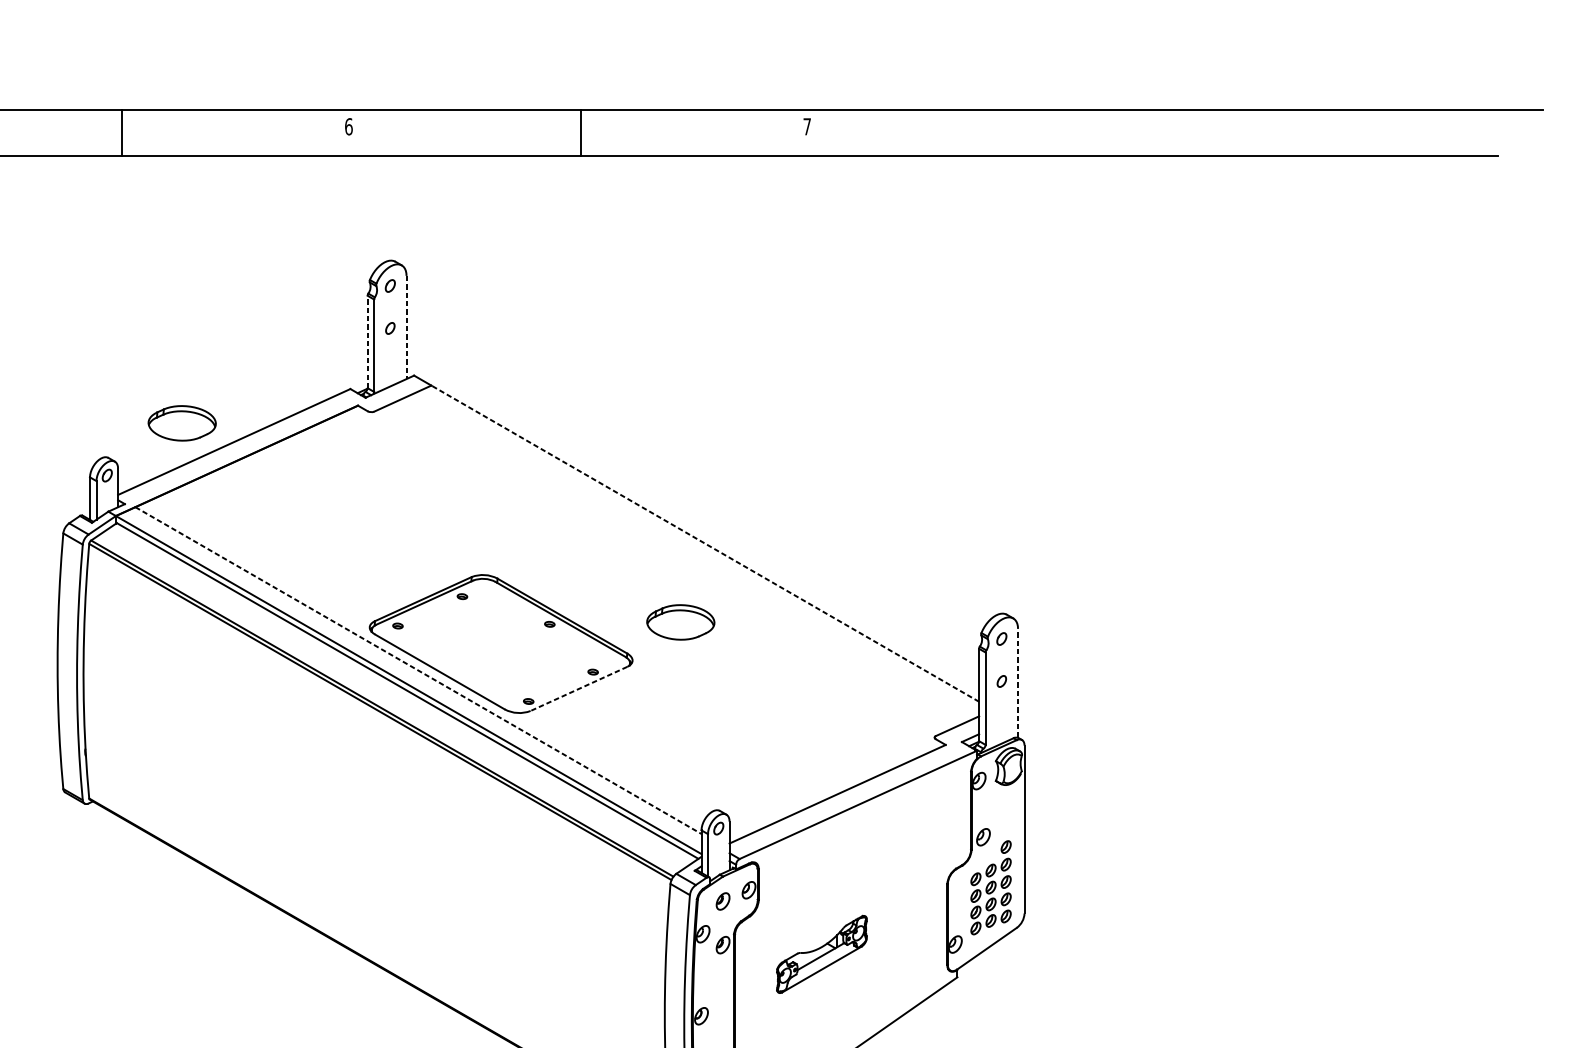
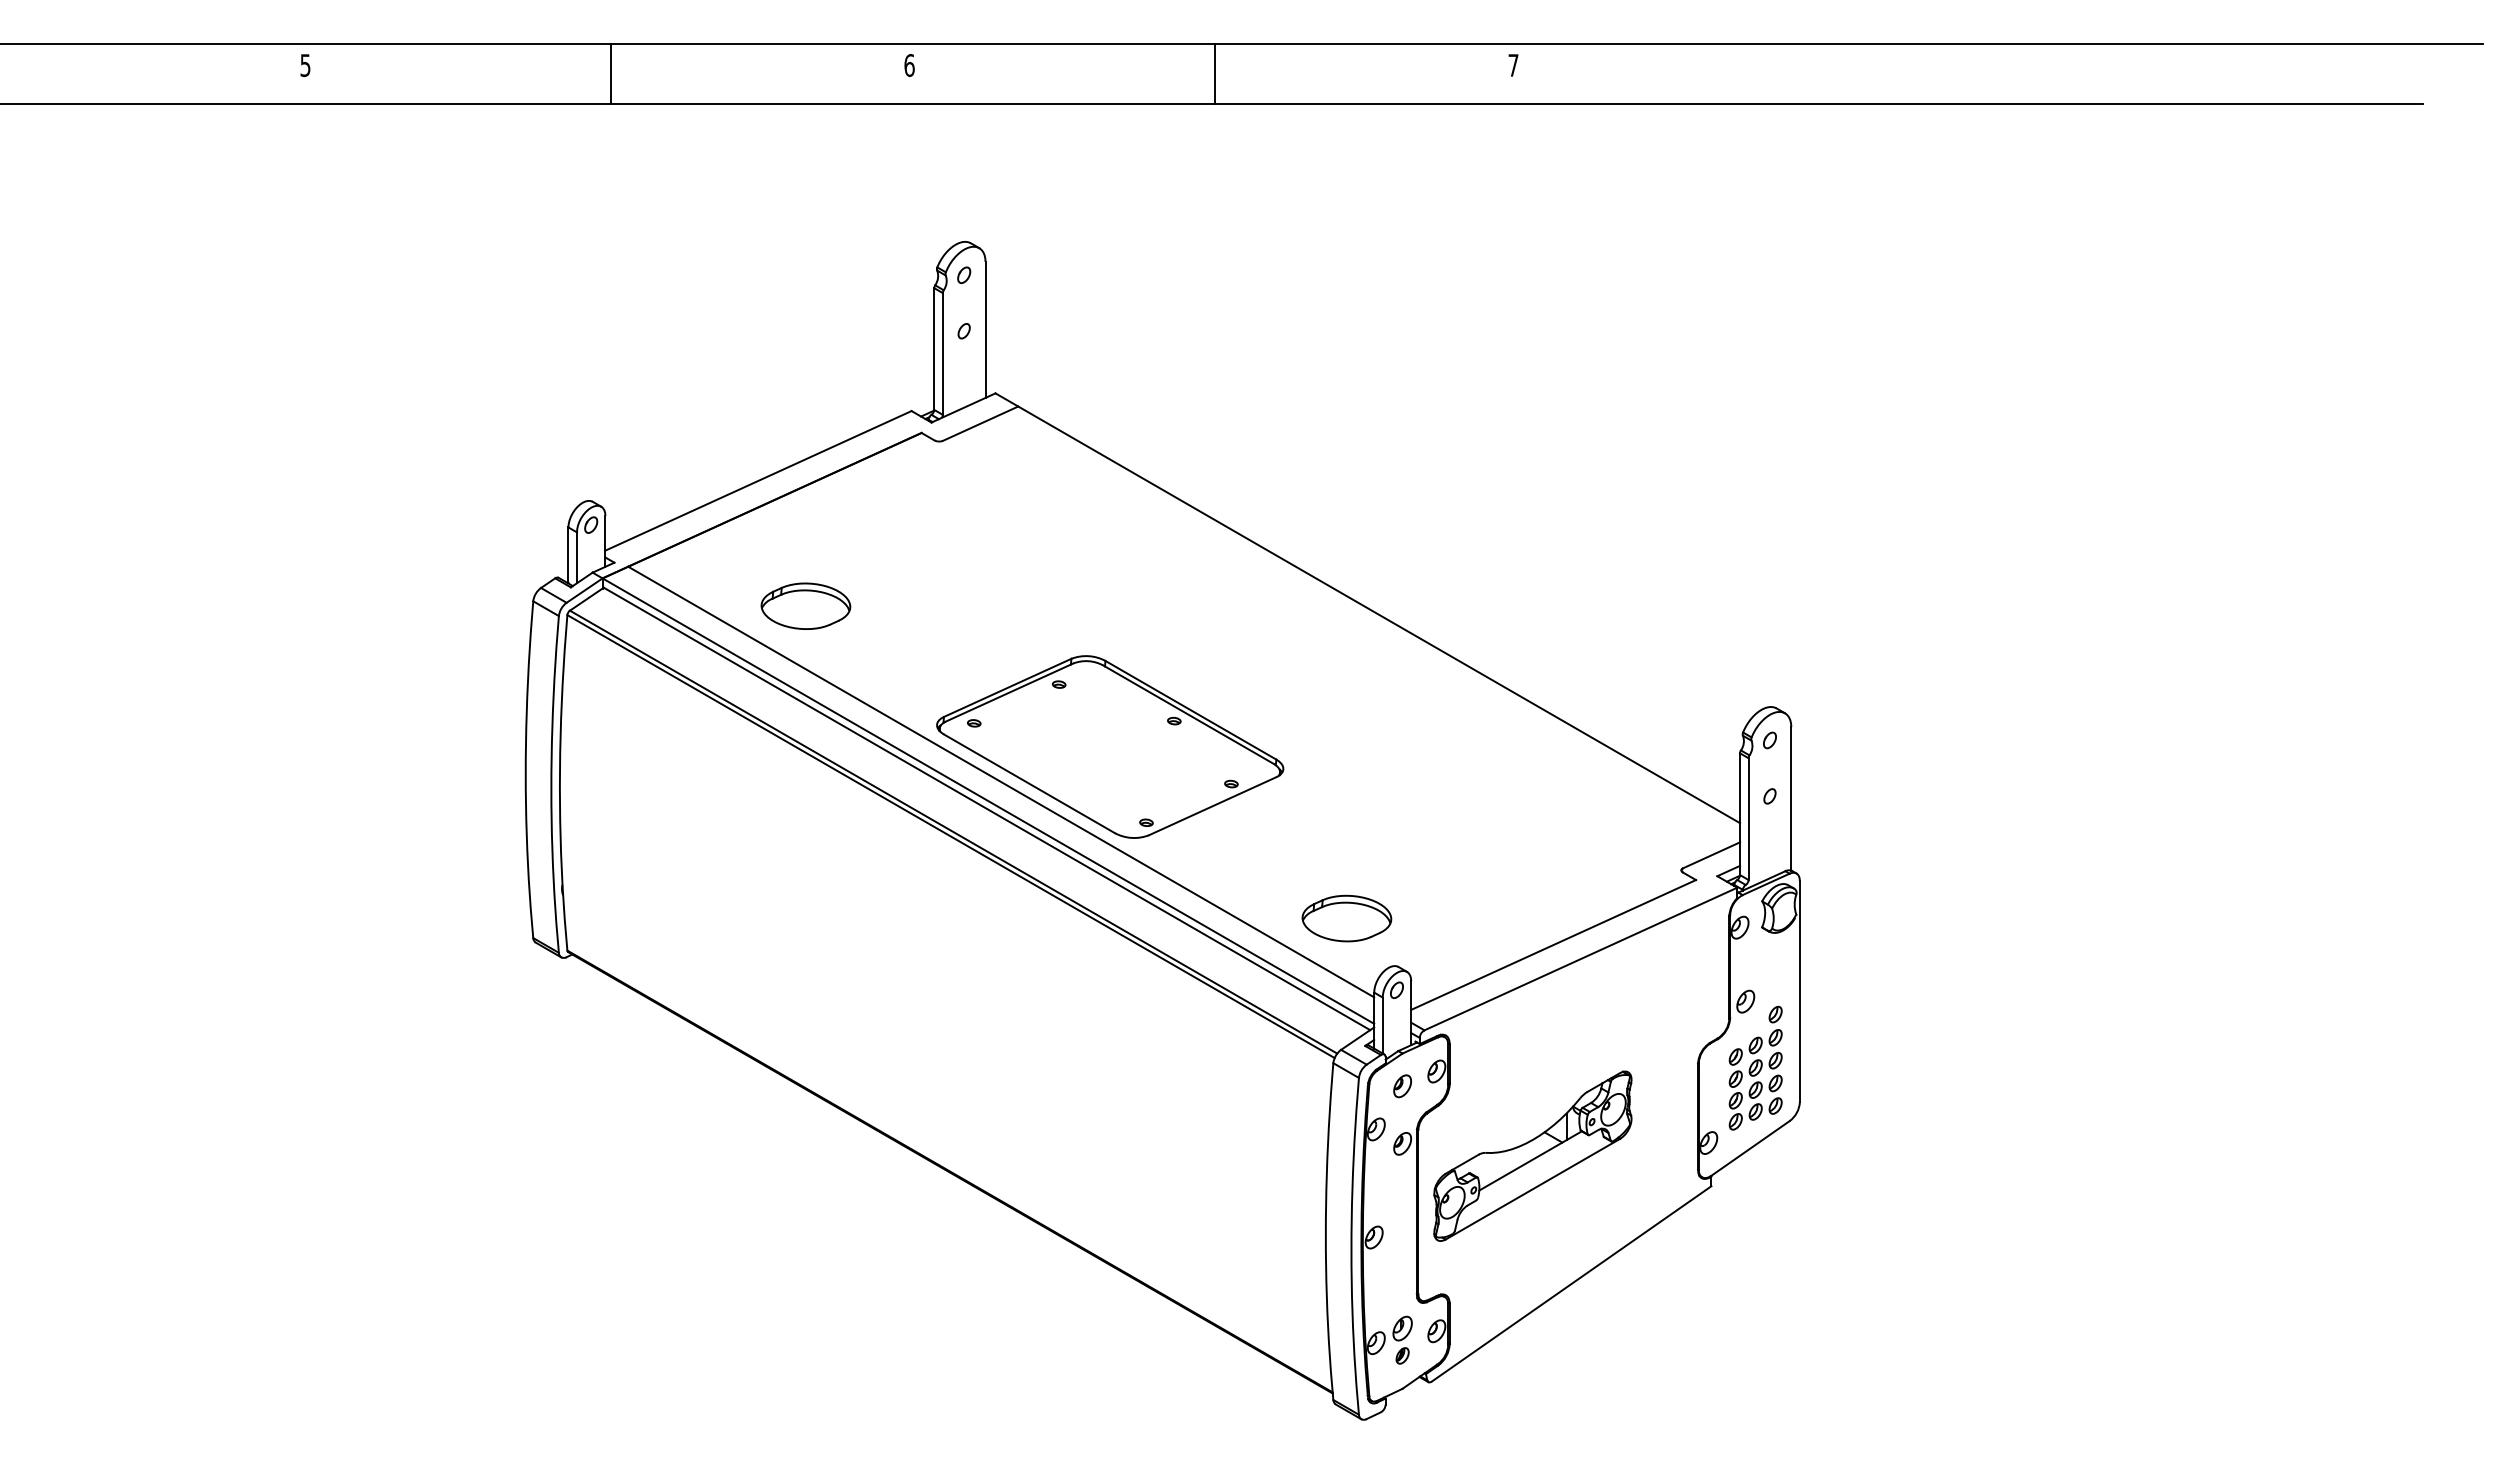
line: (406, 327) -> (985, 329), dashed -> solid
line: (367, 342) -> (934, 349), dashed -> solid
part: (181, 422) -> (805, 605), moved
line: (705, 543) -> (1379, 614), dashed -> solid
part: (680, 622) -> (1346, 918), moved
line: (418, 670) -> (1001, 782), dashed -> solid
line: (1018, 683) -> (1791, 798), dashed -> solid
line: (578, 689) -> (1212, 806), dashed -> solid
part: (821, 954) -> (1532, 1155), size x1.67

